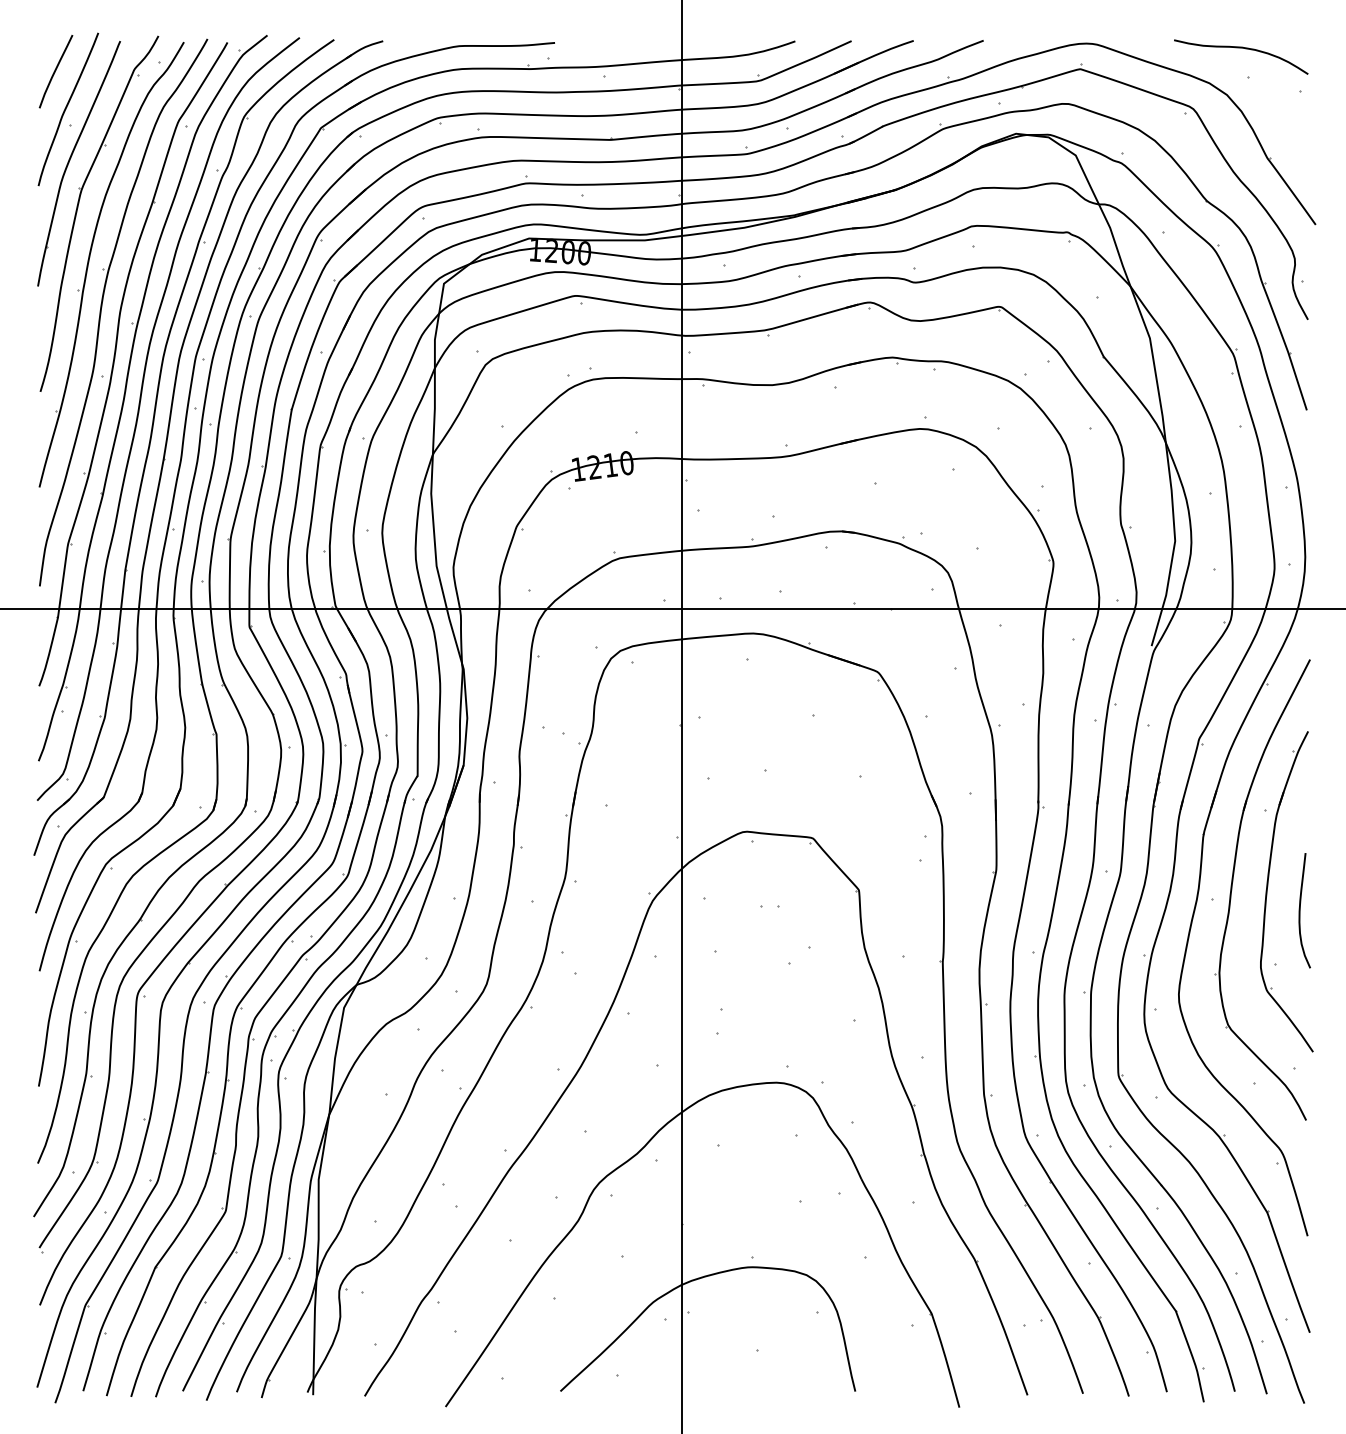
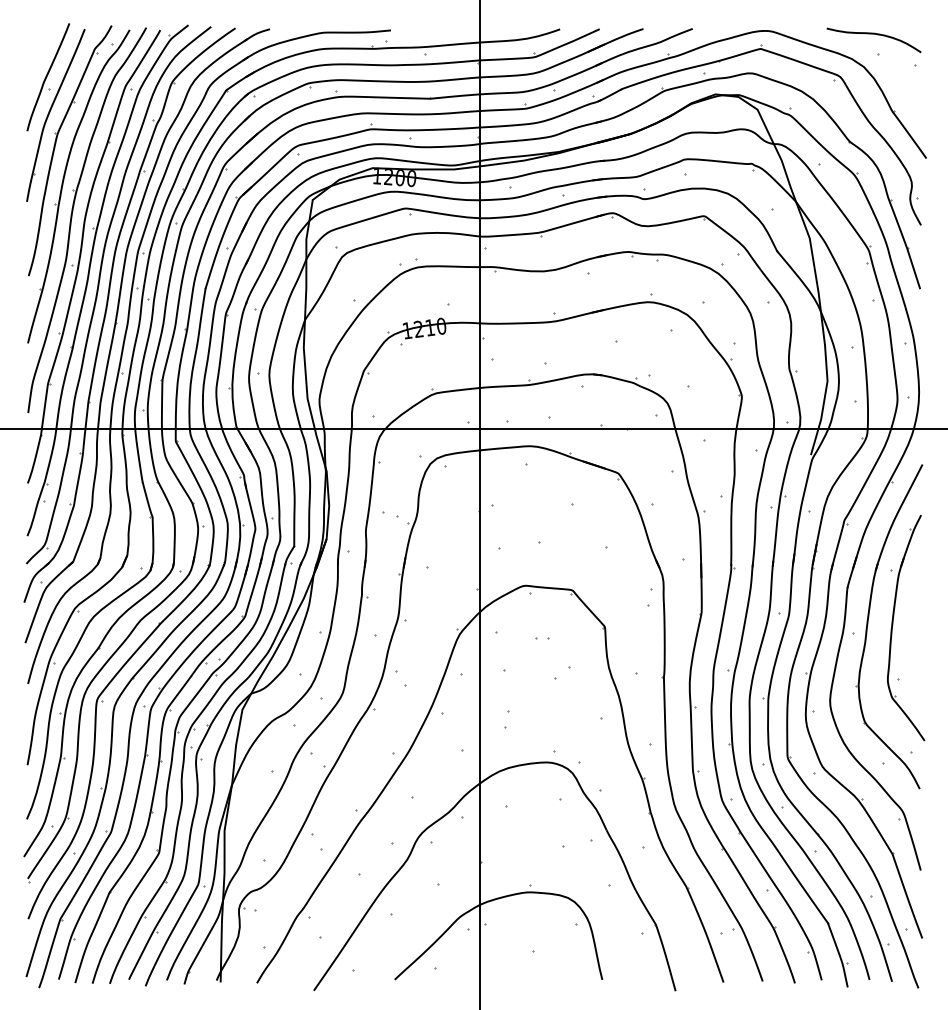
curve: (55, 71) -> (39, 50), removed
curve: (1300, 910) -> (915, 641), removed

